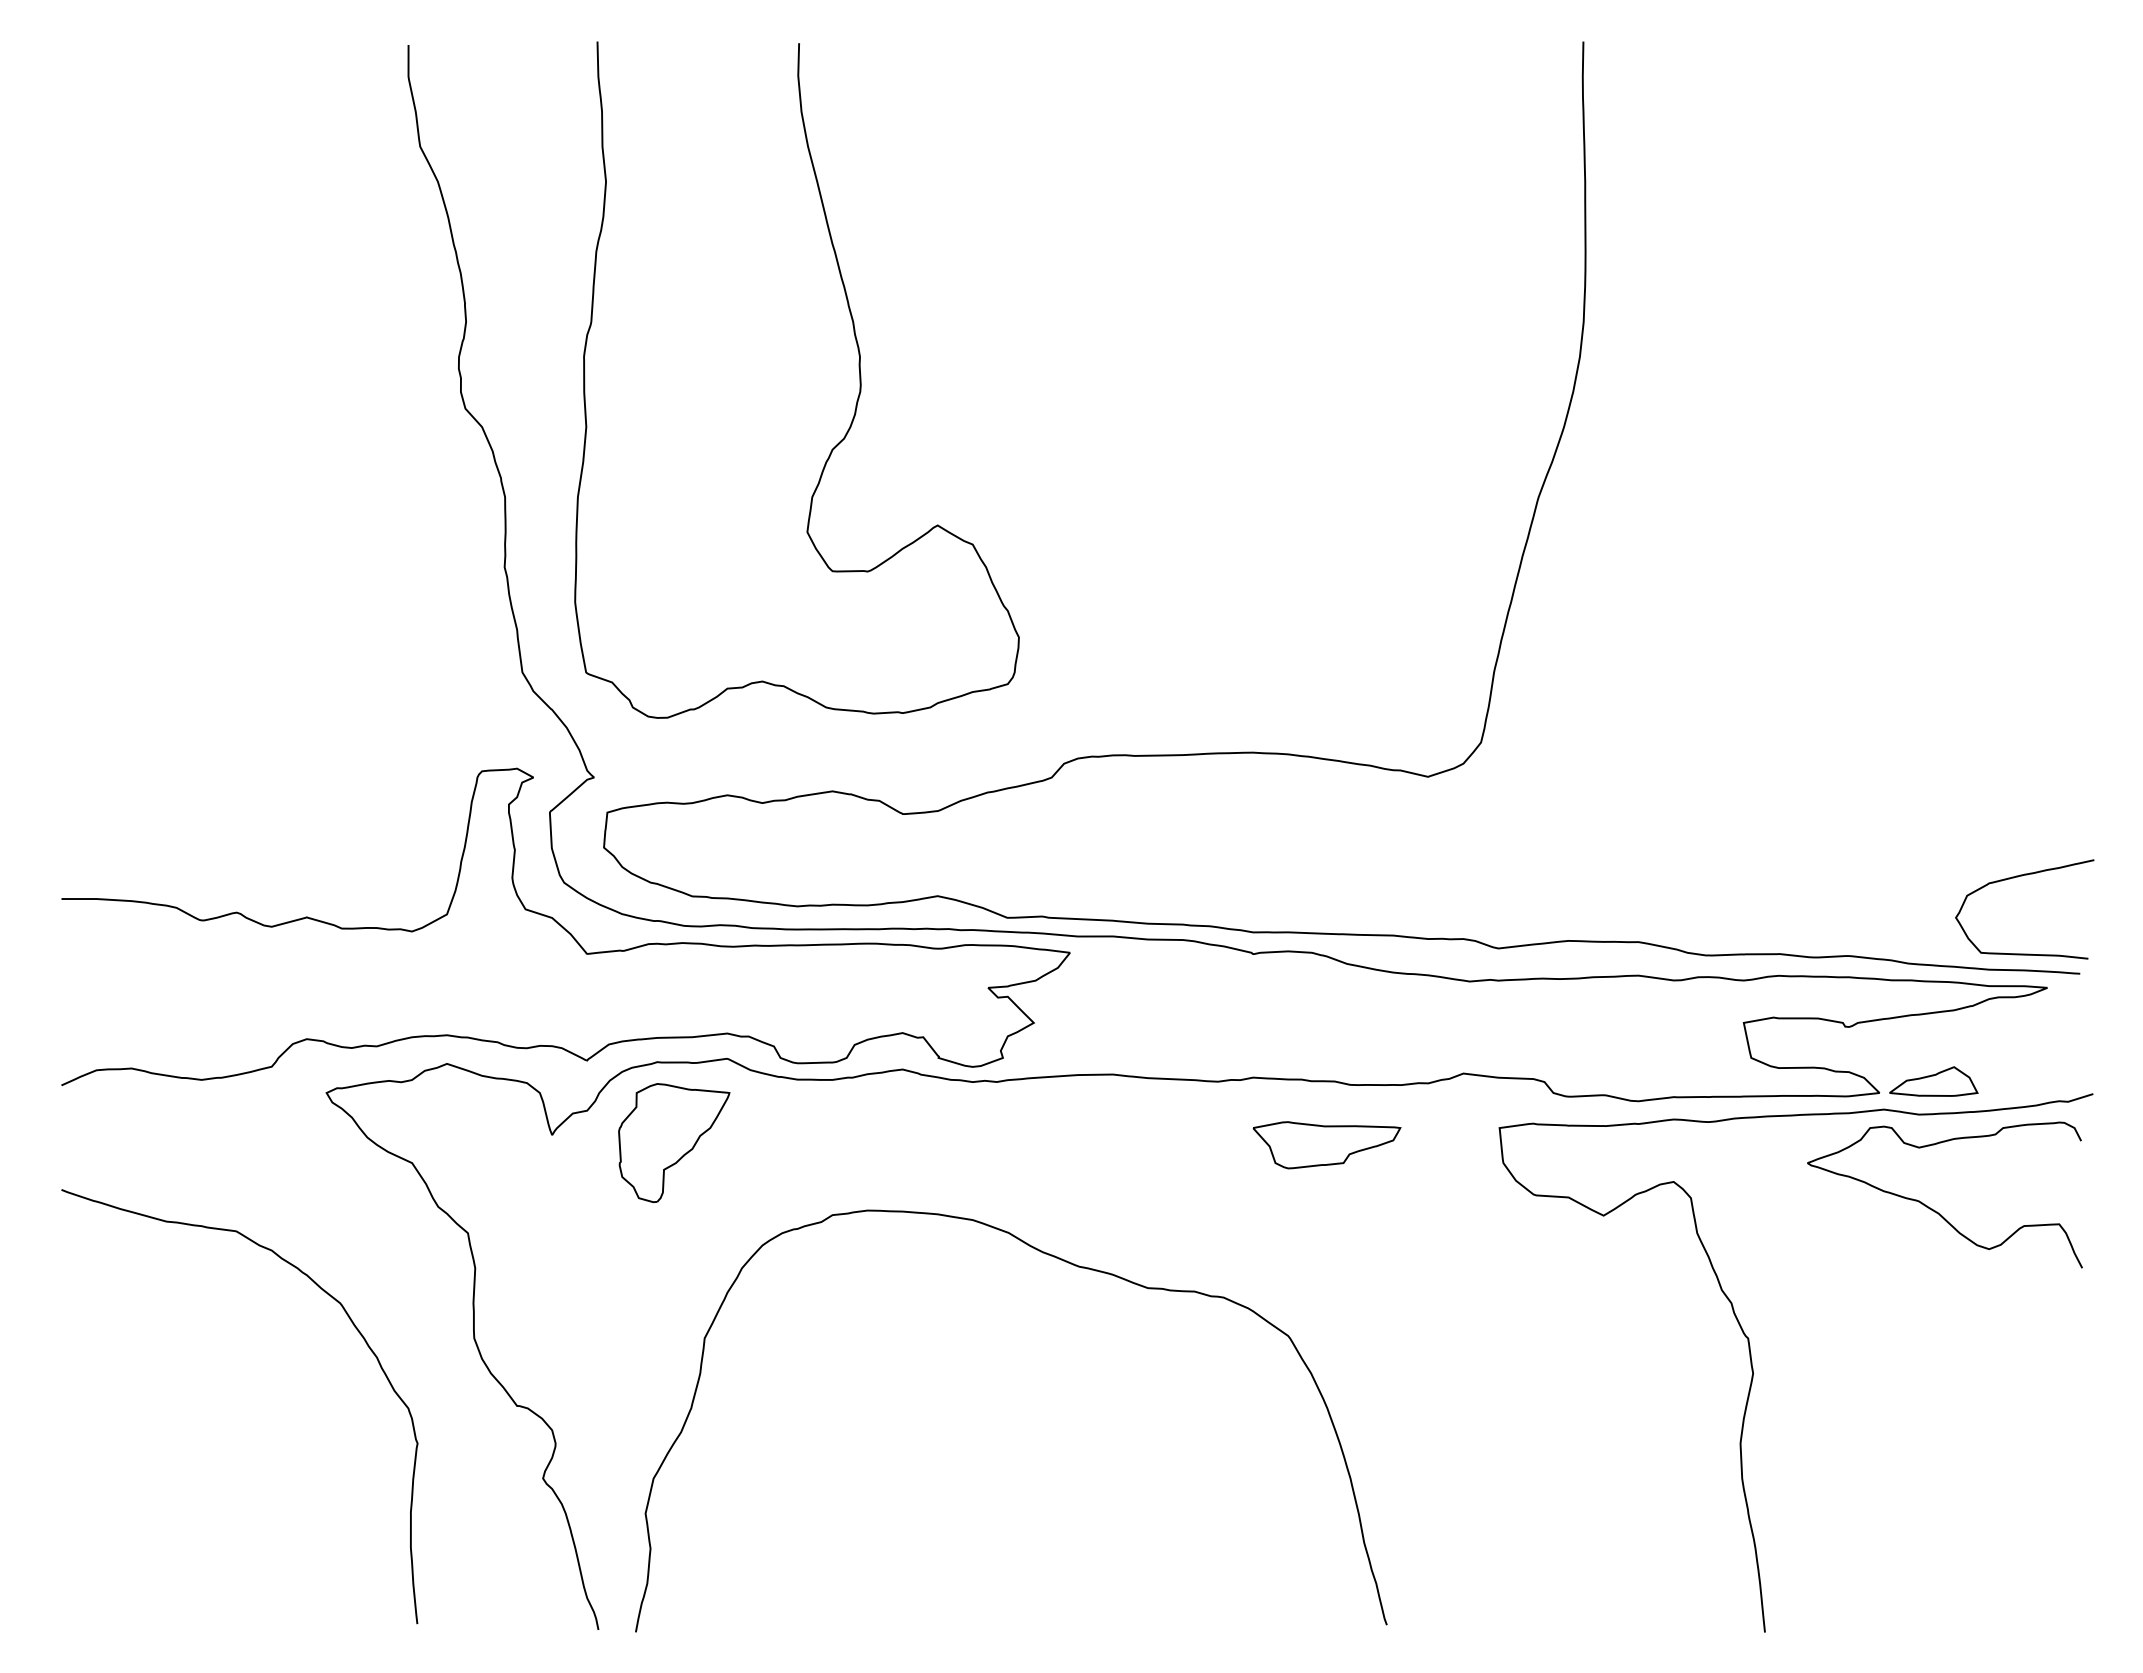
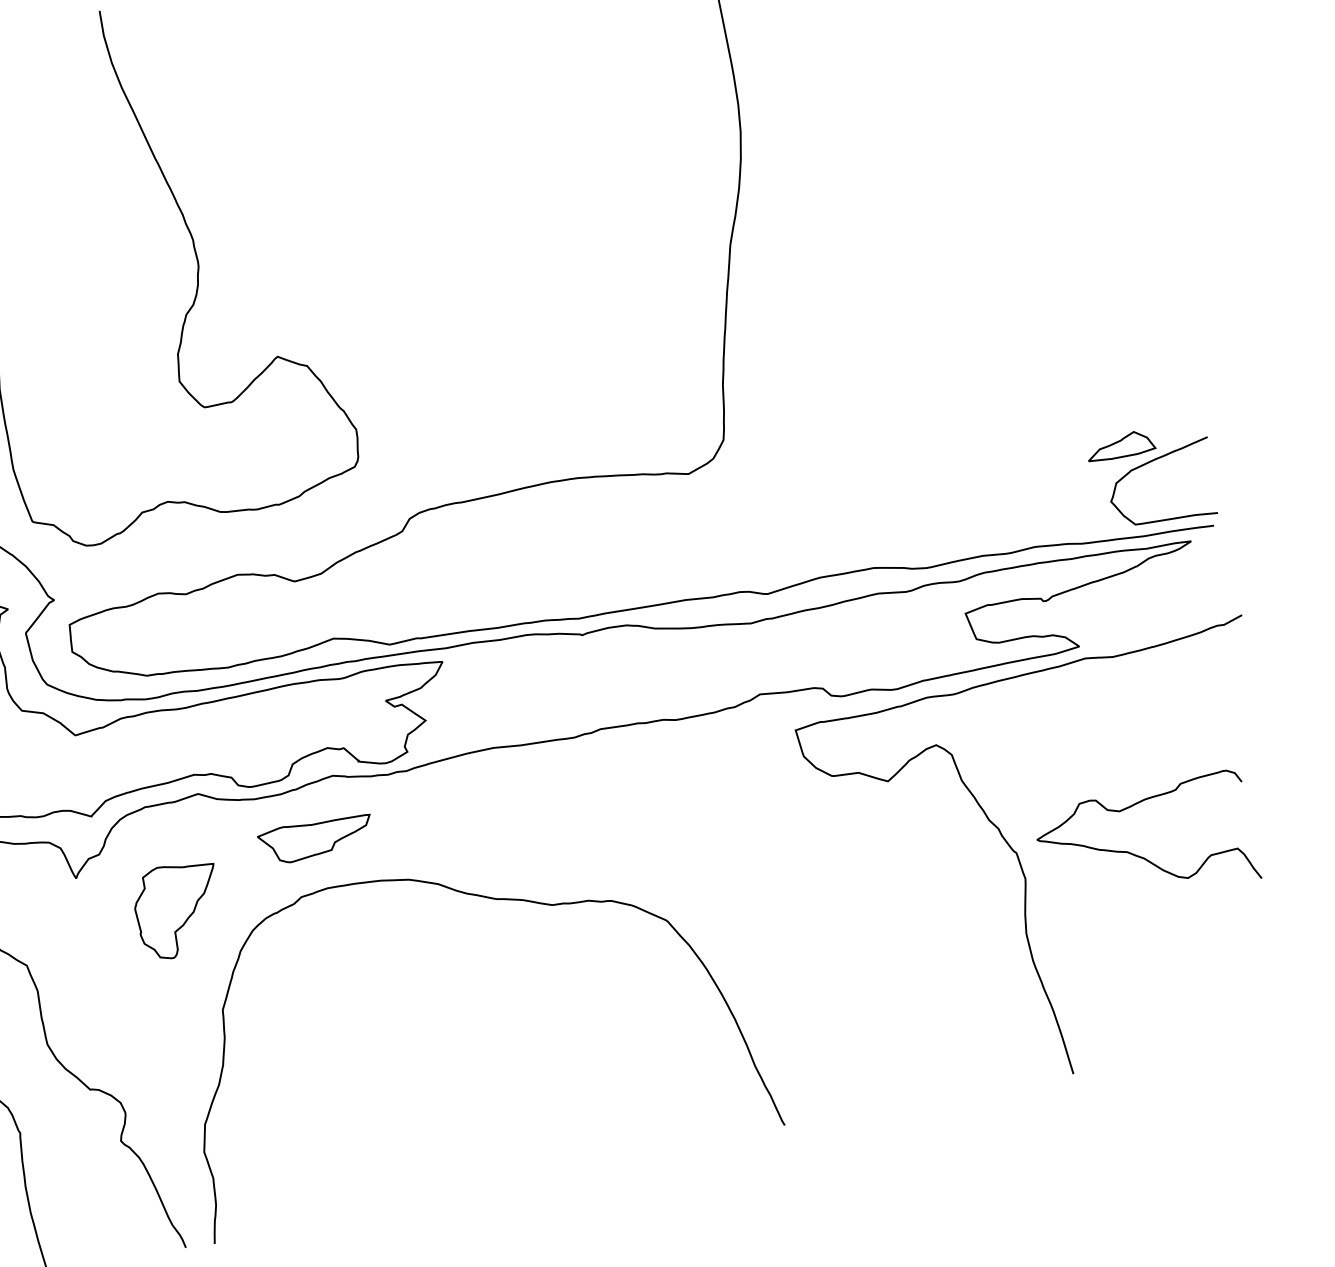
part: (1933, 1081) -> (1120, 445), moved
part: (674, 1143) -> (179, 910), moved
part: (1326, 1145) -> (316, 839), moved
curve: (1935, 1210) -> (1141, 856), moved

